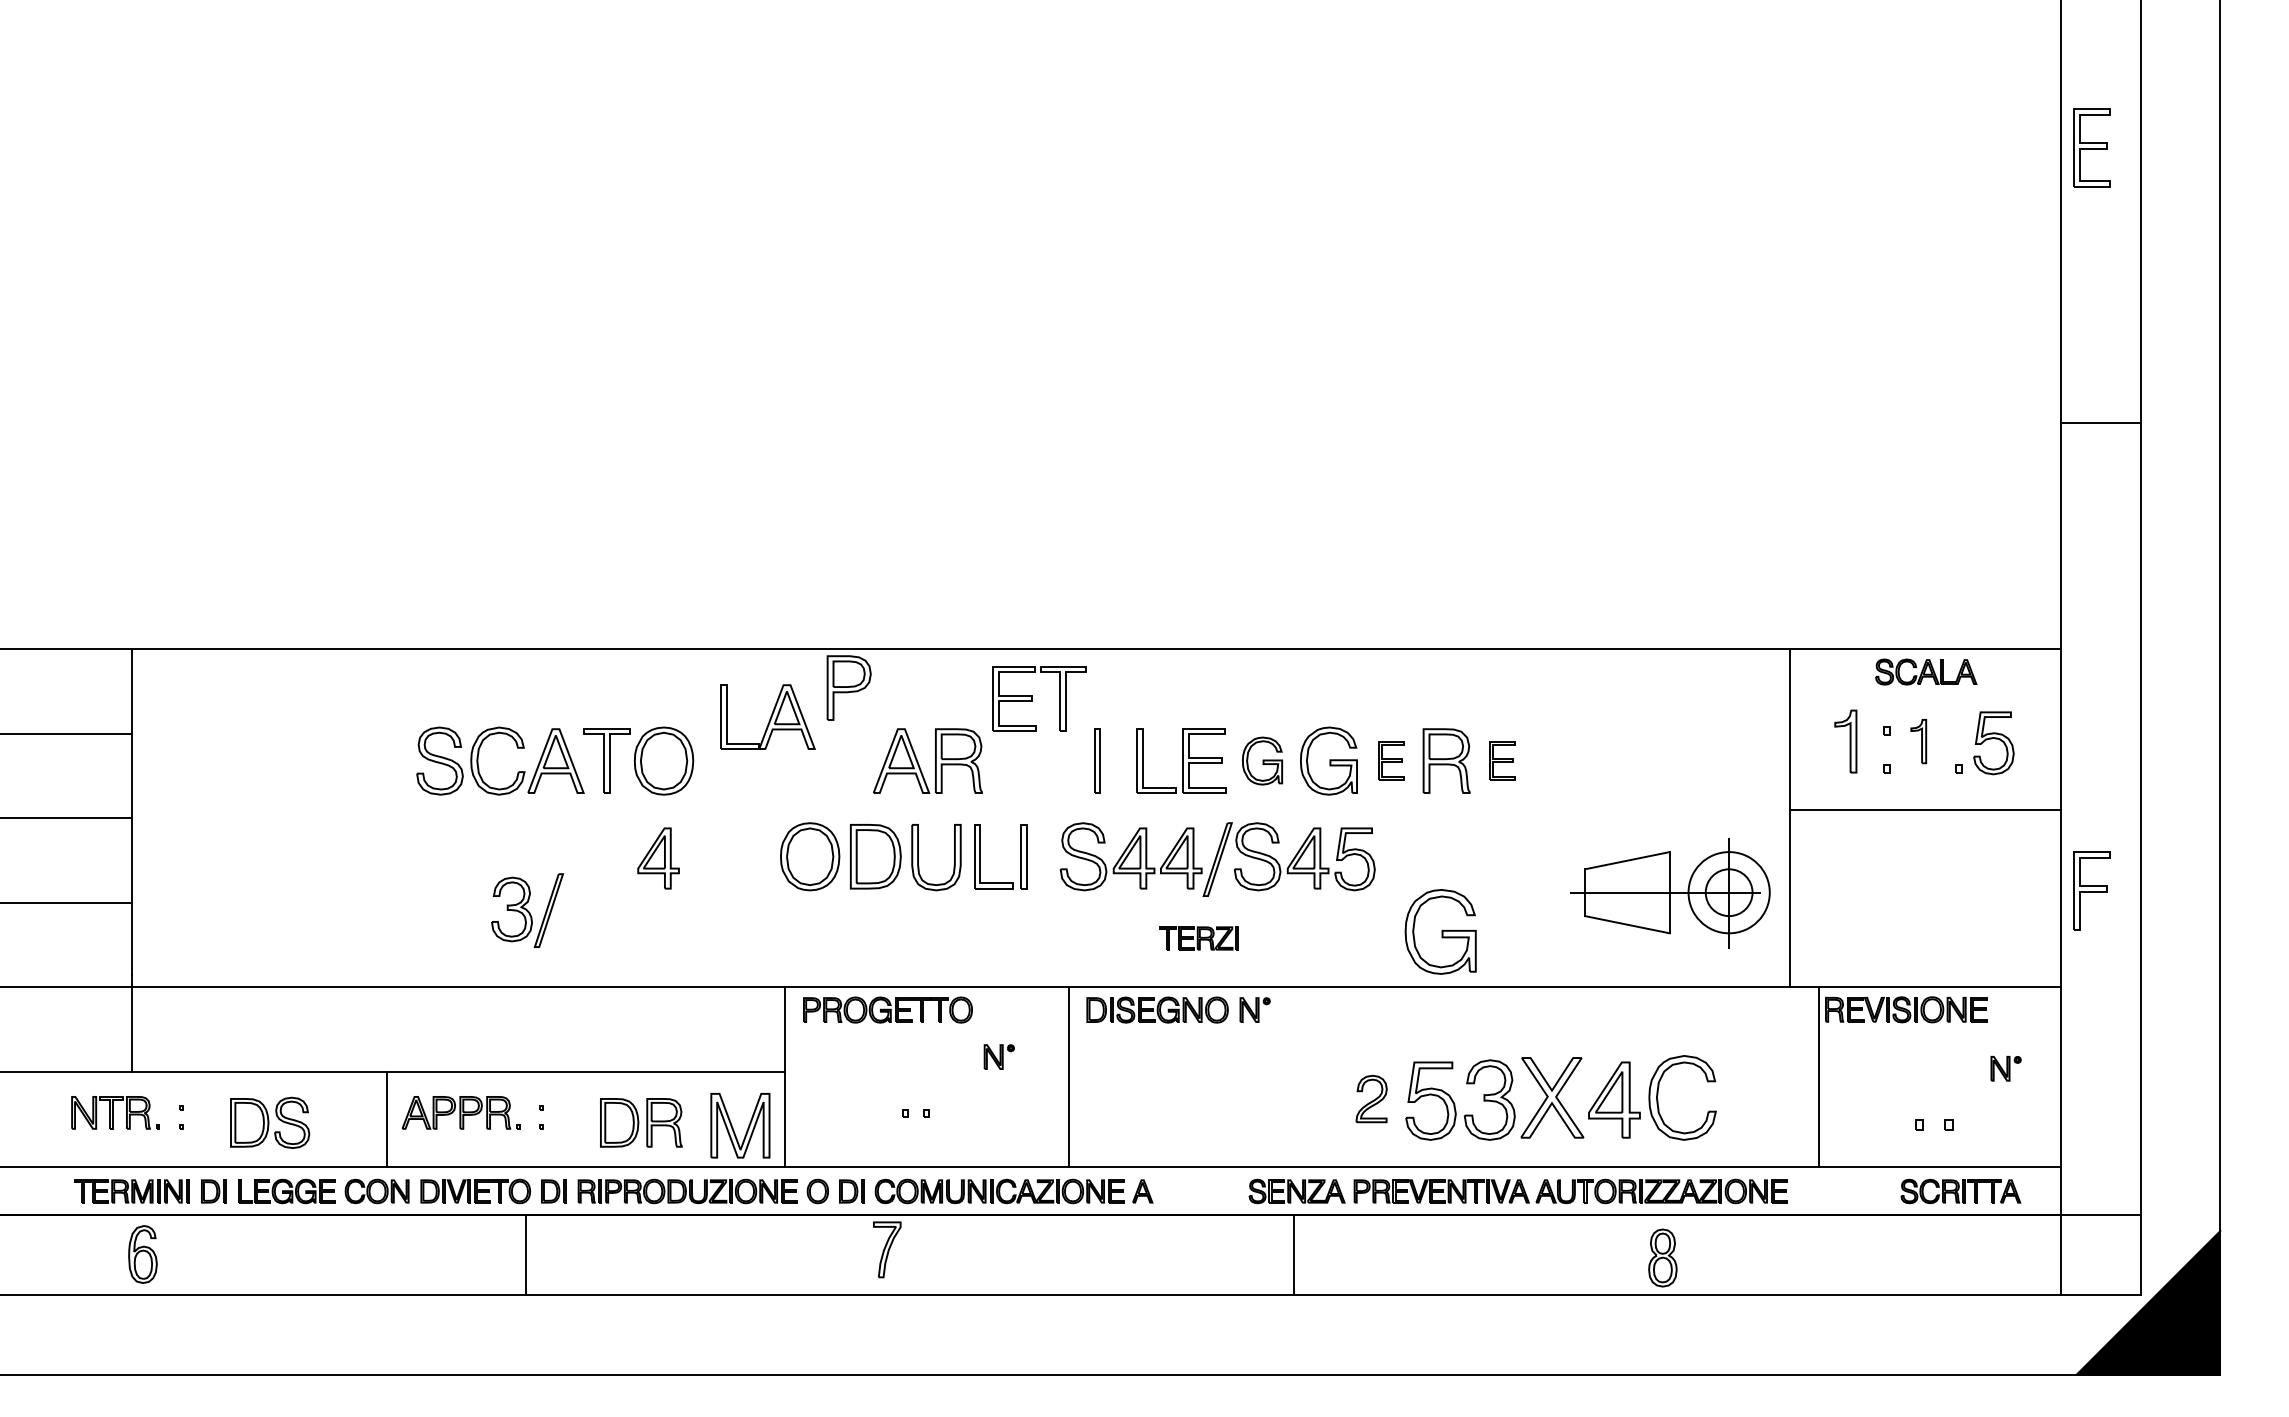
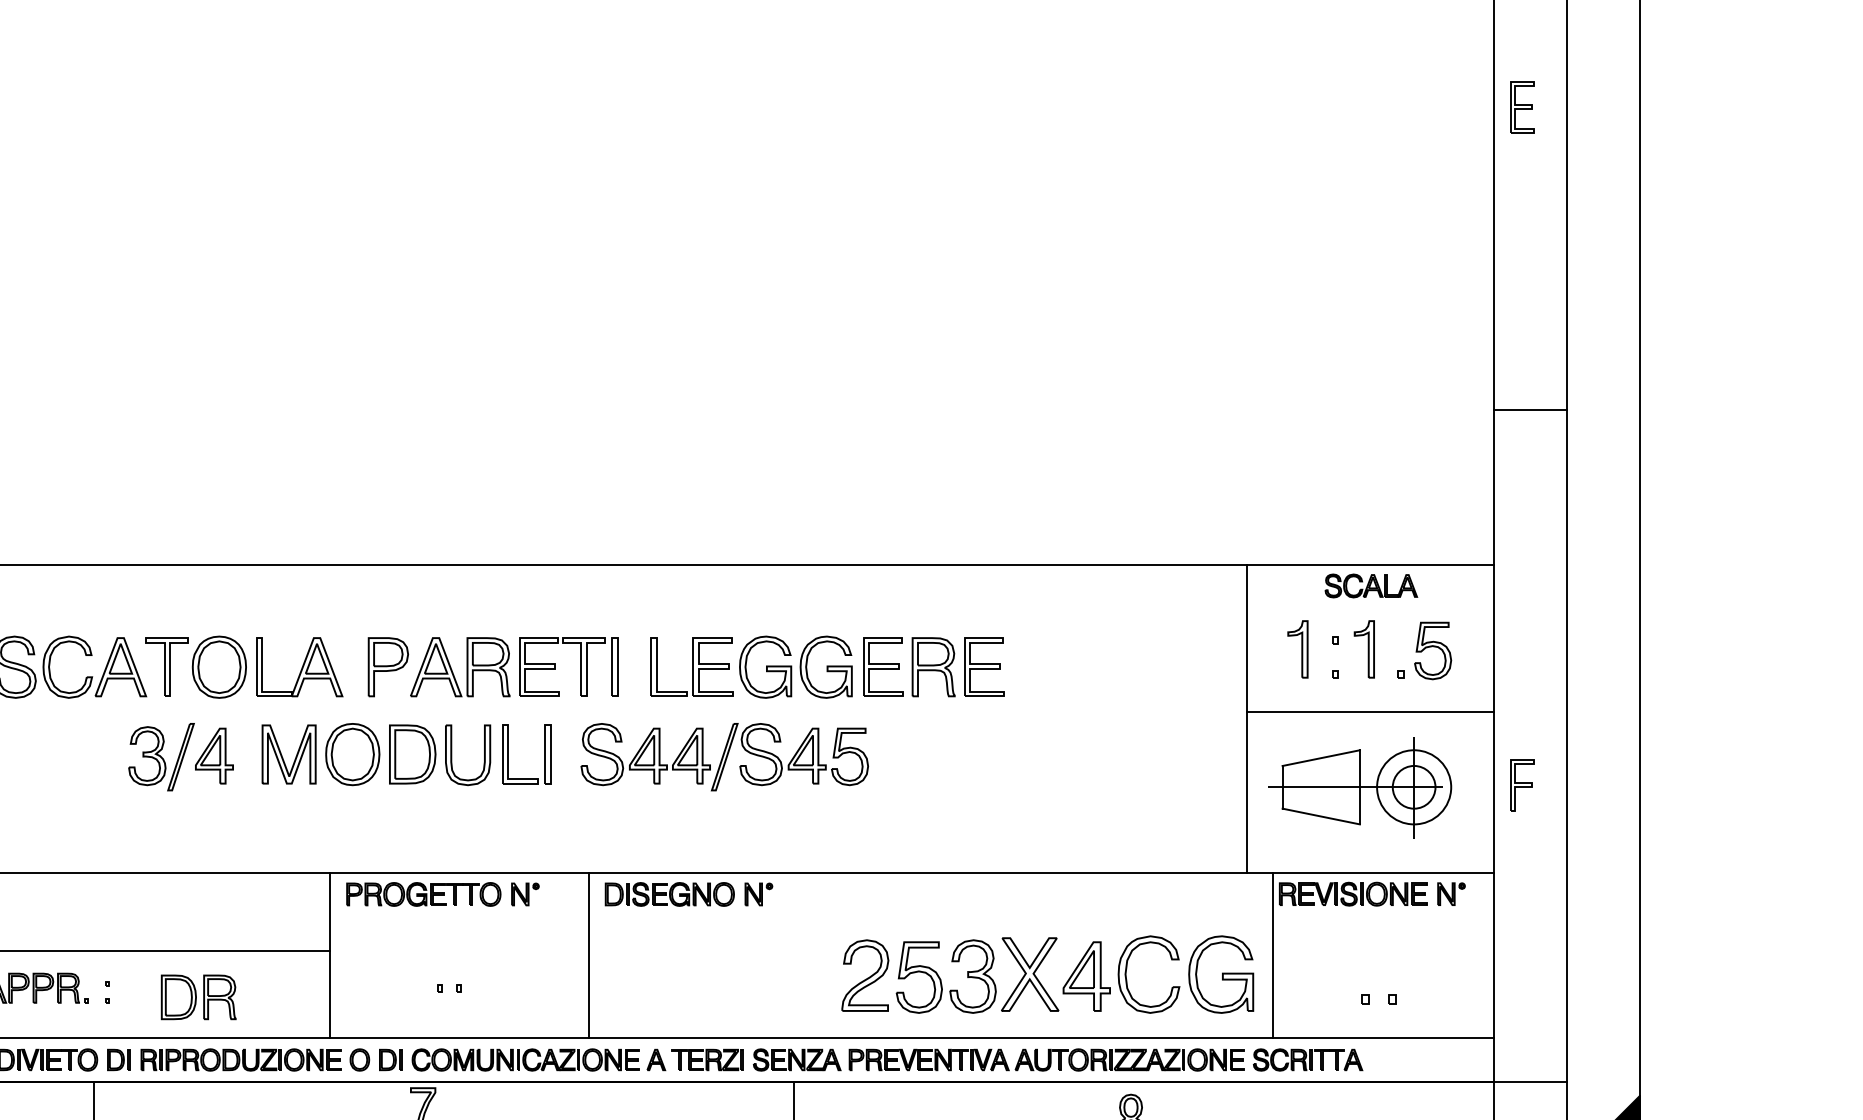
part: (2091, 147) -> (1522, 107), size x0.71
line: (2100, 423) -> (1530, 410), moved
part: (848, 687) -> (387, 666), moved
part: (1032, 698) -> (555, 666), moved
part: (767, 716) -> (299, 666), moved
part: (1918, 741) -> (1364, 649), size x1.43
part: (1262, 760) -> (765, 666), size x1.43
part: (1391, 760) -> (883, 666), size x1.67
part: (1502, 760) -> (984, 666), size x1.67
part: (2091, 890) -> (1522, 785), size x0.71
part: (1670, 893) -> (1360, 788), moved
part: (527, 910) -> (161, 757), moved
part: (1440, 931) -> (1220, 974), moved
part: (1198, 938) -> (707, 1060), moved
part: (998, 1056) -> (524, 893), moved
part: (2005, 1068) -> (1450, 893), moved
part: (1371, 1098) -> (865, 975), size x1.67
part: (733, 1127) -> (282, 756), moved
part: (1960, 1191) -> (1307, 1060), moved

